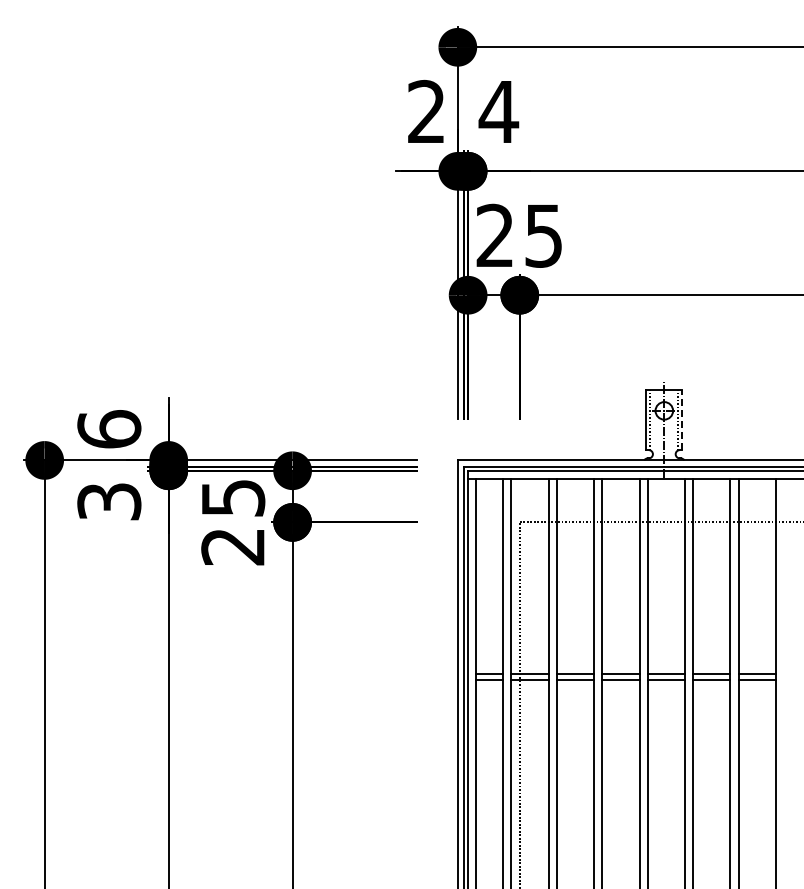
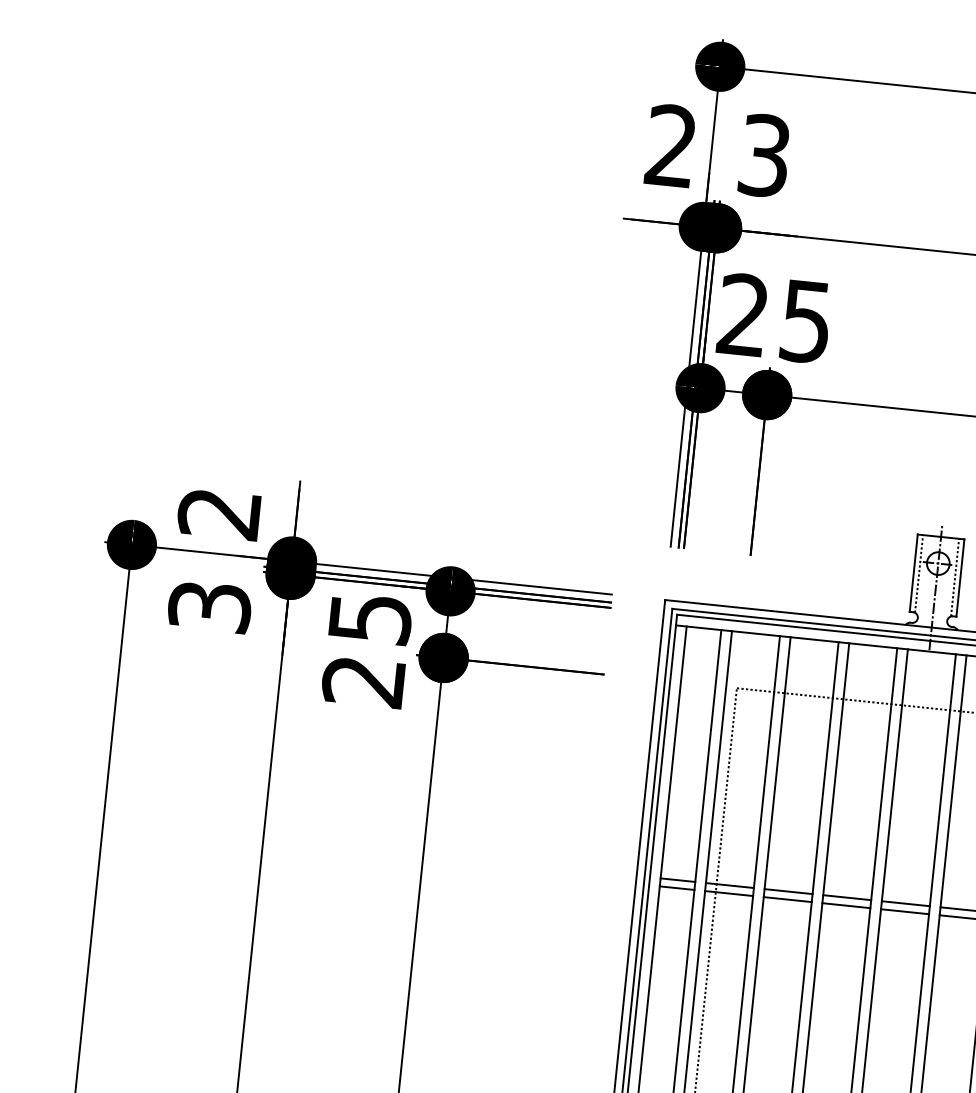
text: (498, 111) -> (764, 155), 4 -> 3
line: (682, 420) -> (960, 578), dashed -> solid
text: (109, 429) -> (219, 513), 6 -> 2

